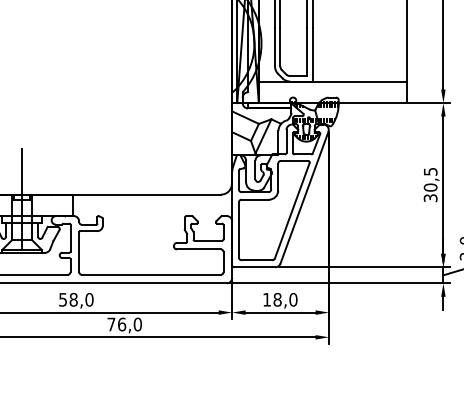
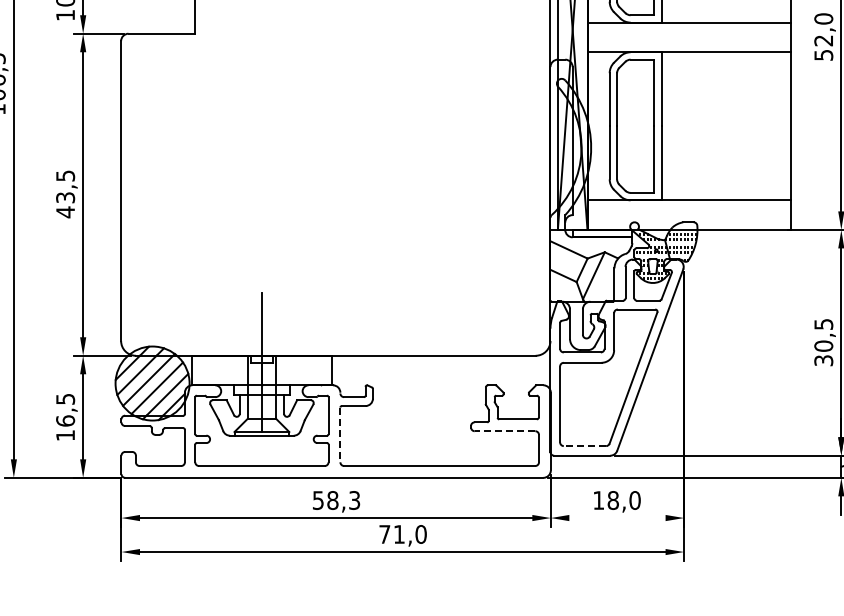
line: (198, 249) -> (504, 431), solid -> dashed
line: (79, 252) -> (340, 435), solid -> dashed
line: (256, 260) -> (584, 446), solid -> dashed
text: (89, 299) -> (354, 500), 58,0 -> 58,3
line: (280, 312) -> (617, 518), removed
text: (122, 324) -> (399, 534), 76,0 -> 71,0

